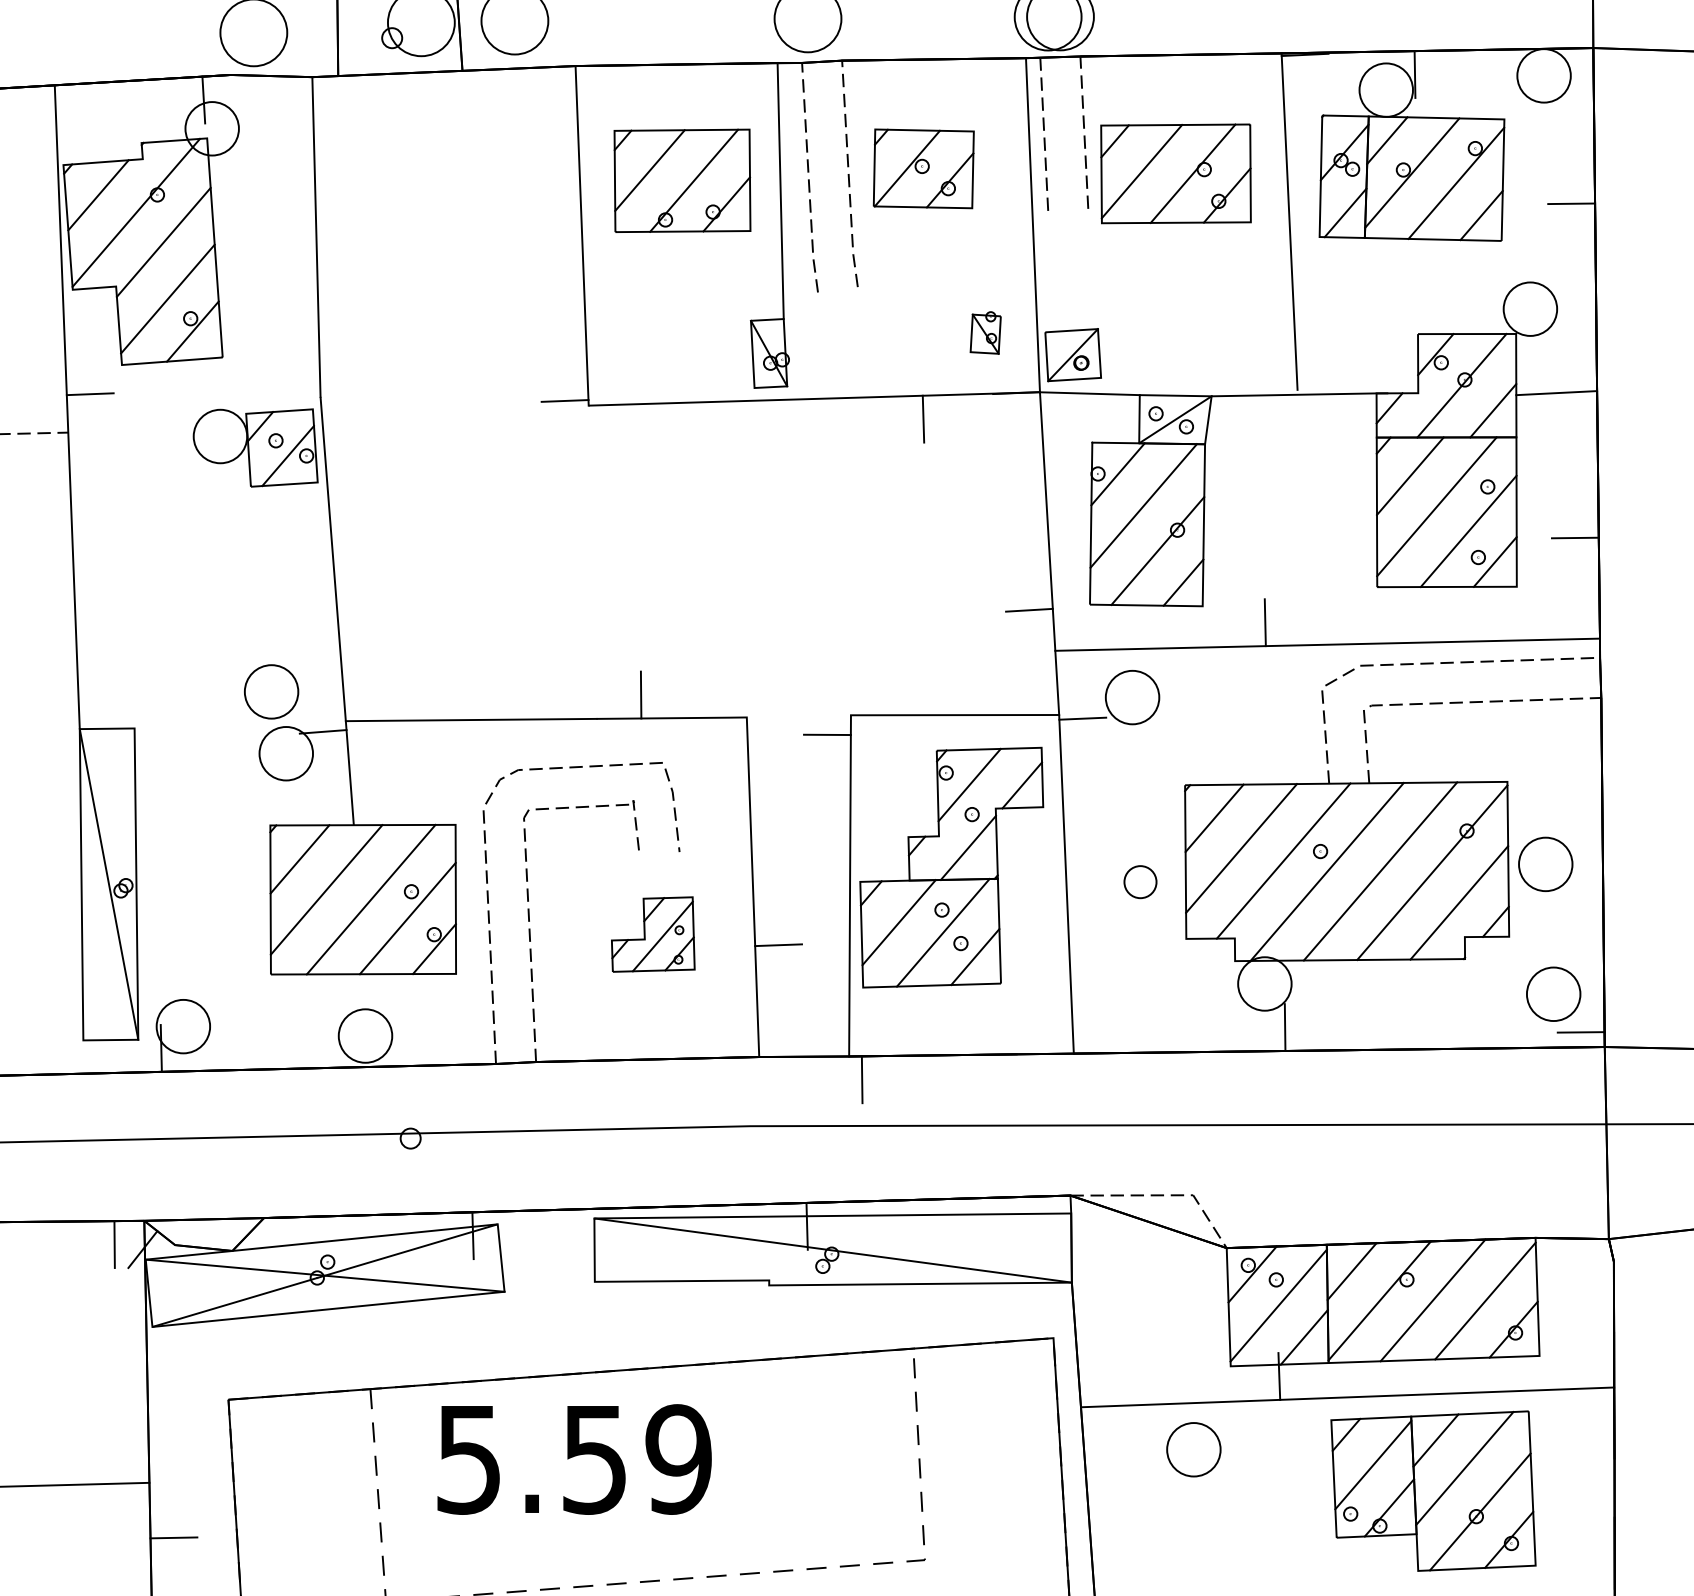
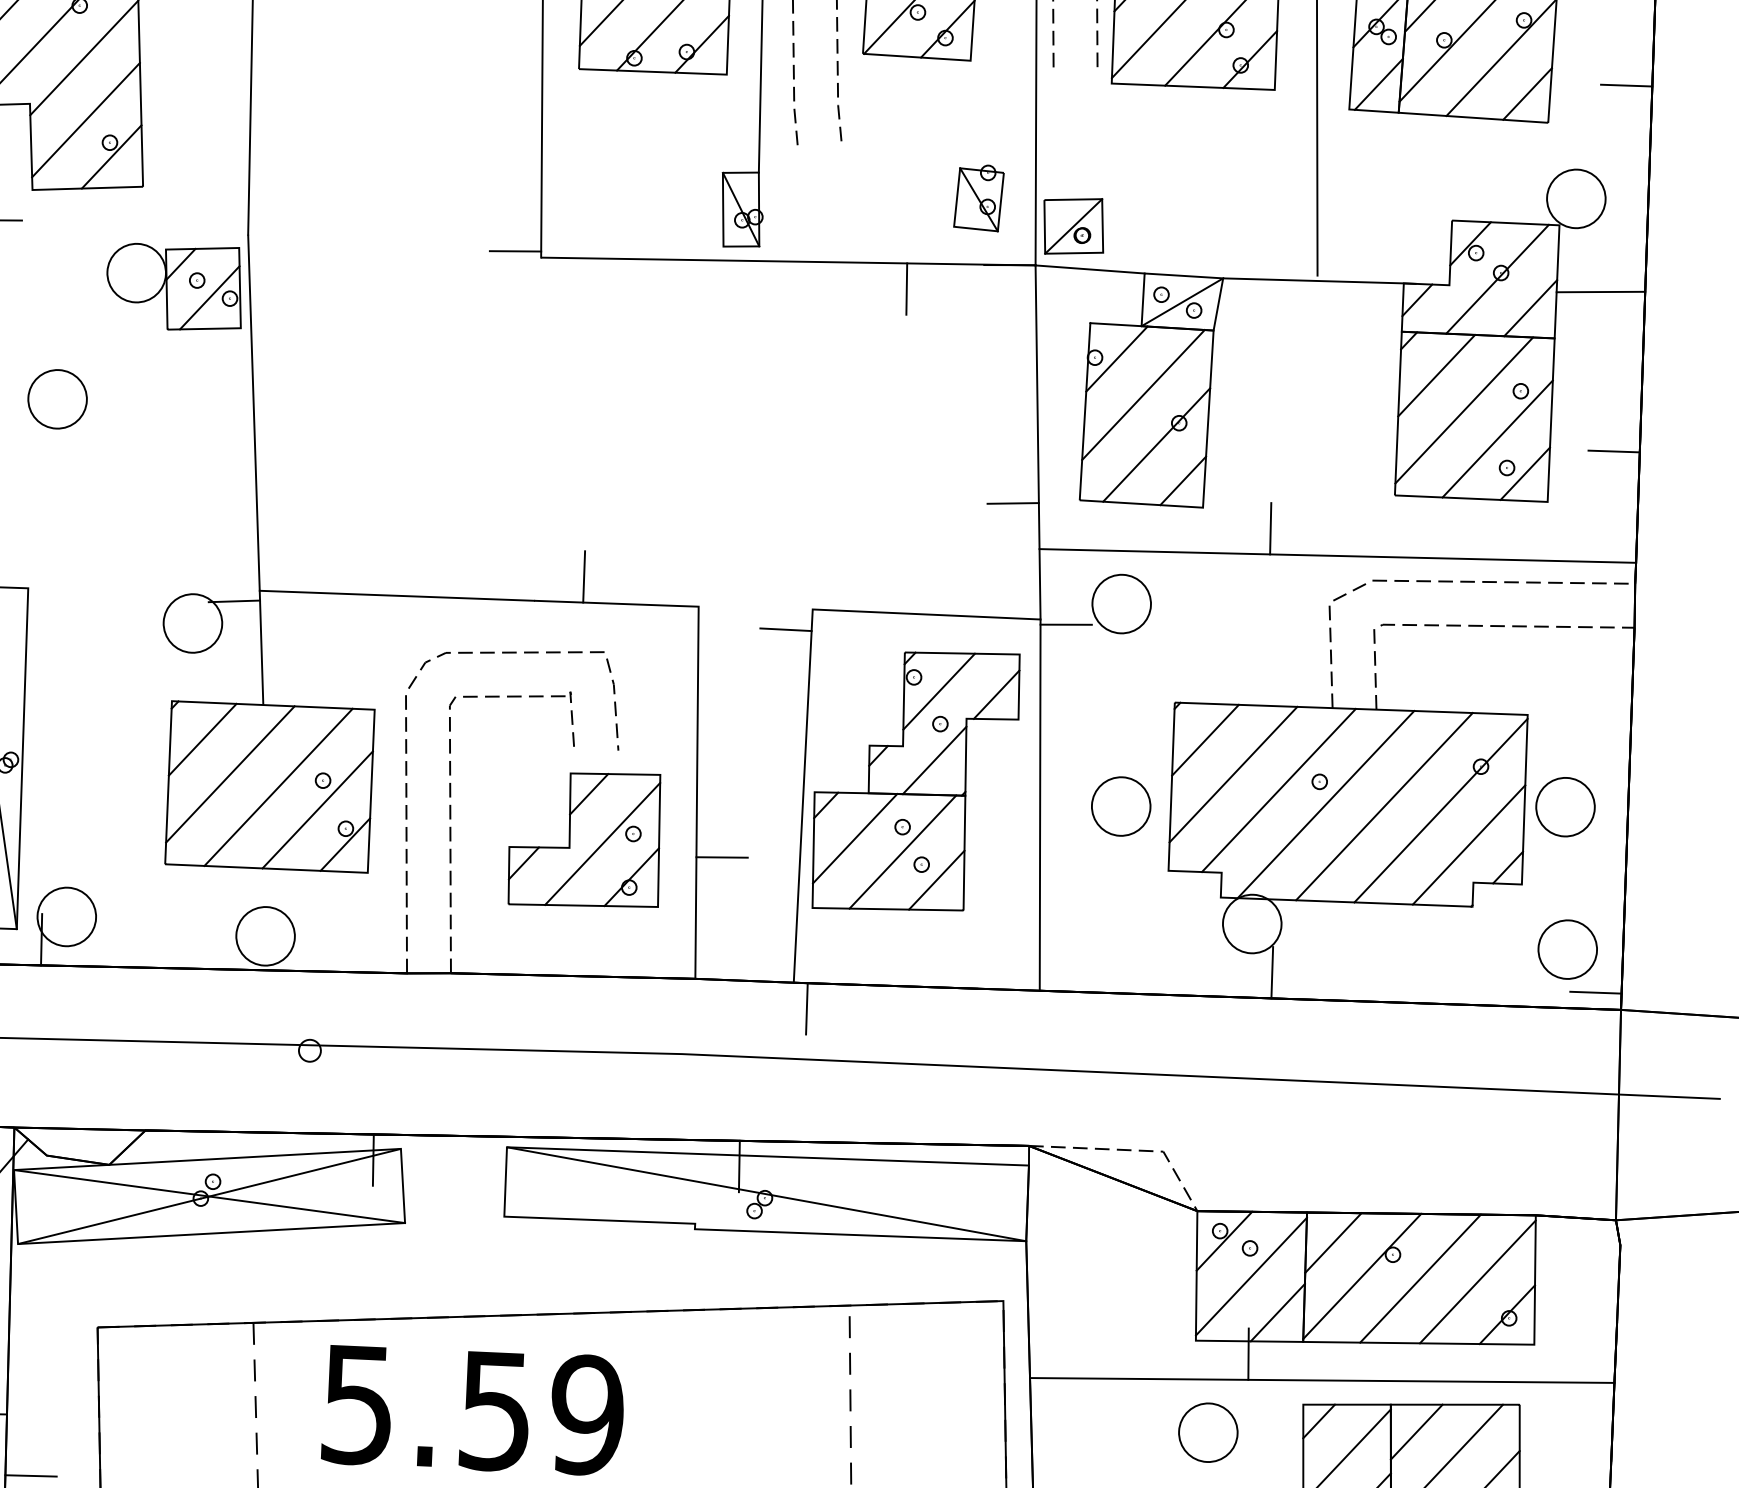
part: (985, 332) -> (978, 197), size x1.43
part: (271, 691) -> (57, 398), moved
part: (1140, 881) -> (1121, 805), size x1.67
part: (653, 934) -> (585, 839), size x1.67
part: (1193, 1449) -> (1207, 1432), moved

